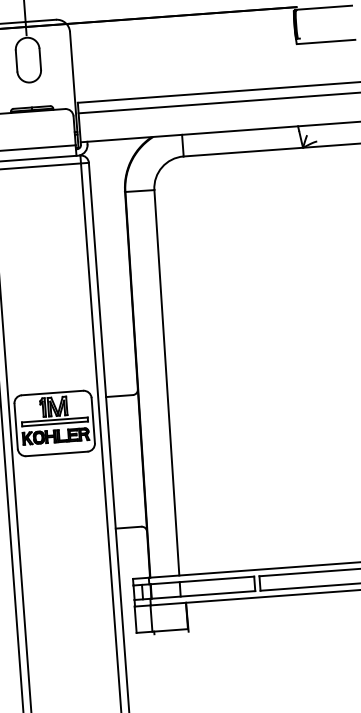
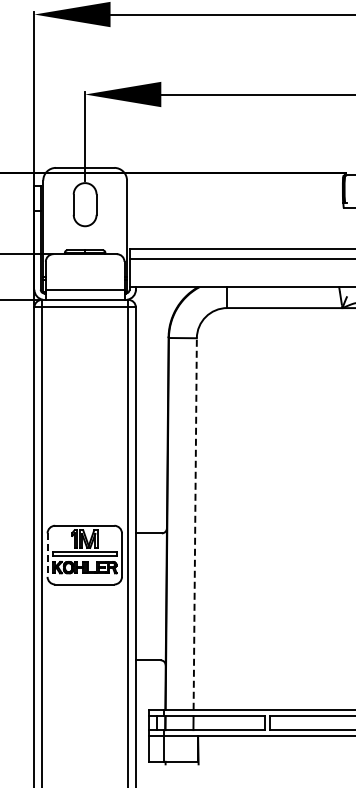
line: (167, 383) -> (195, 524), solid -> dashed
line: (16, 426) -> (47, 555), solid -> dashed

